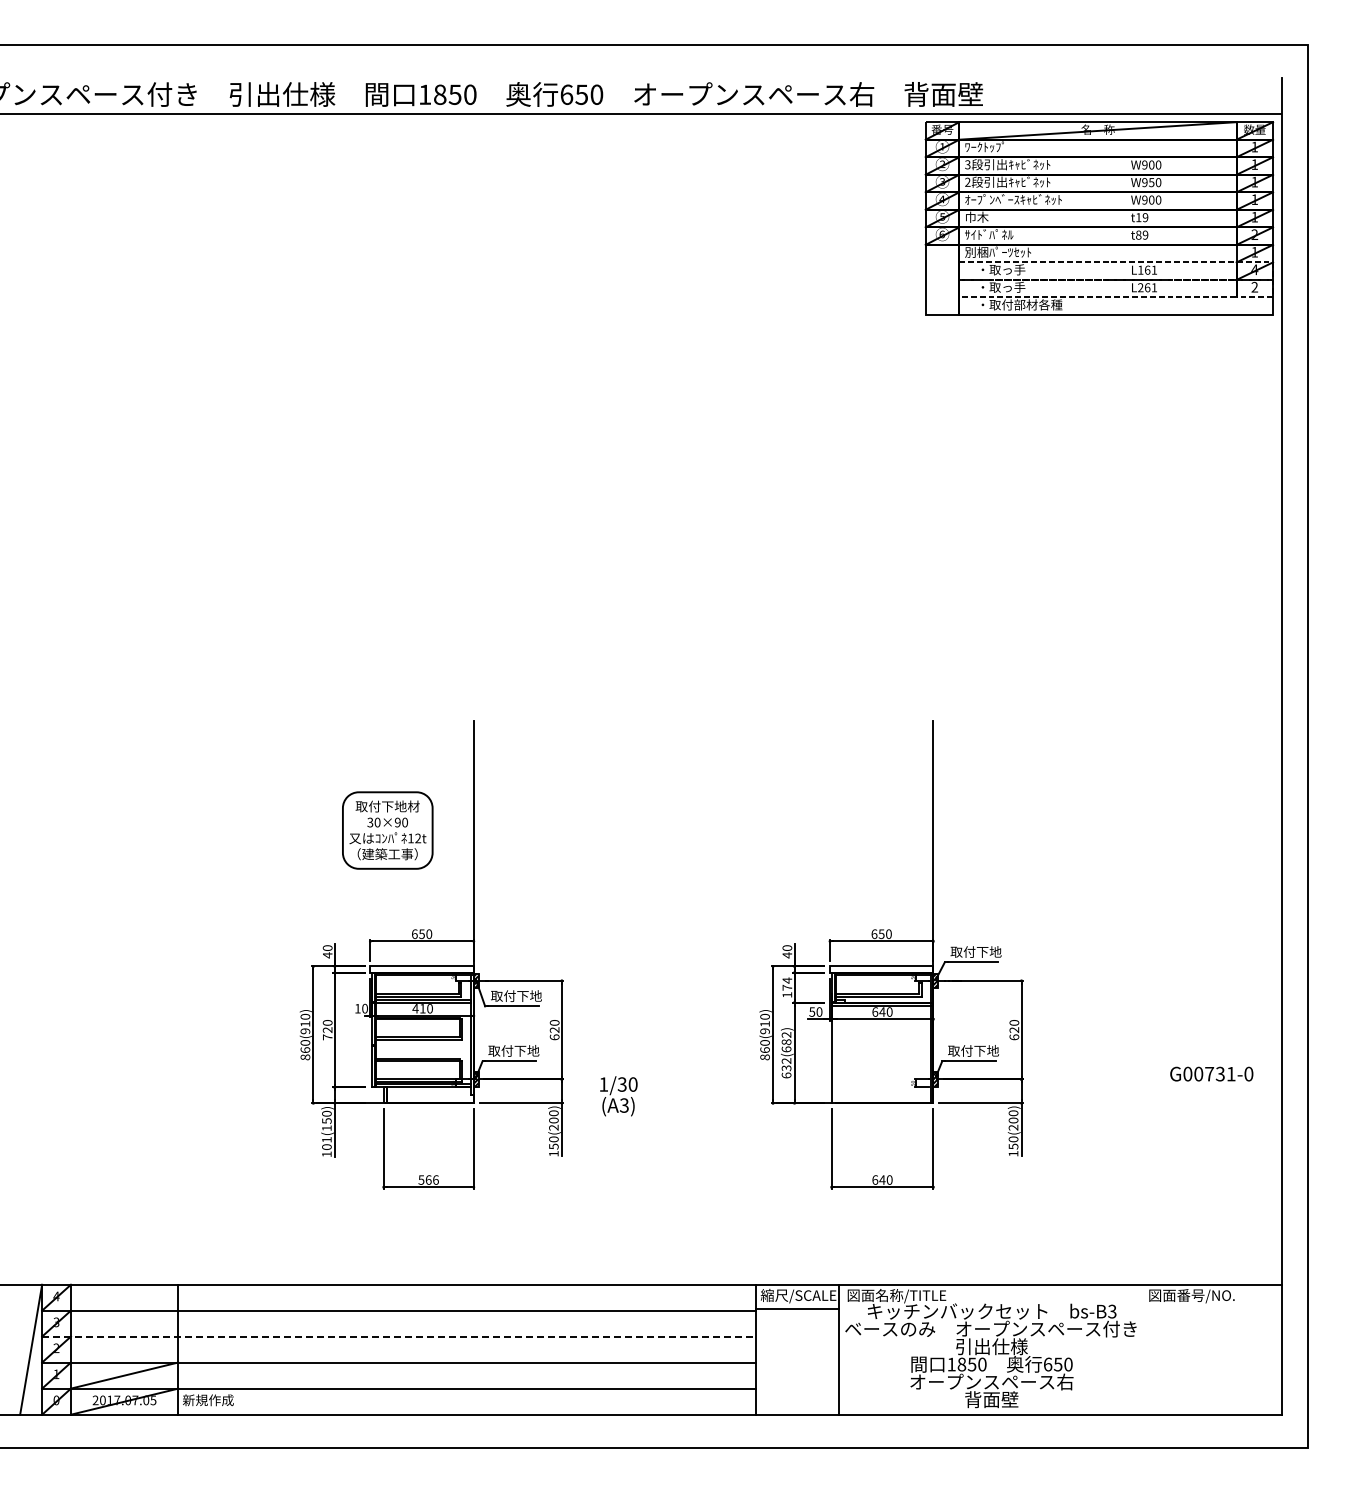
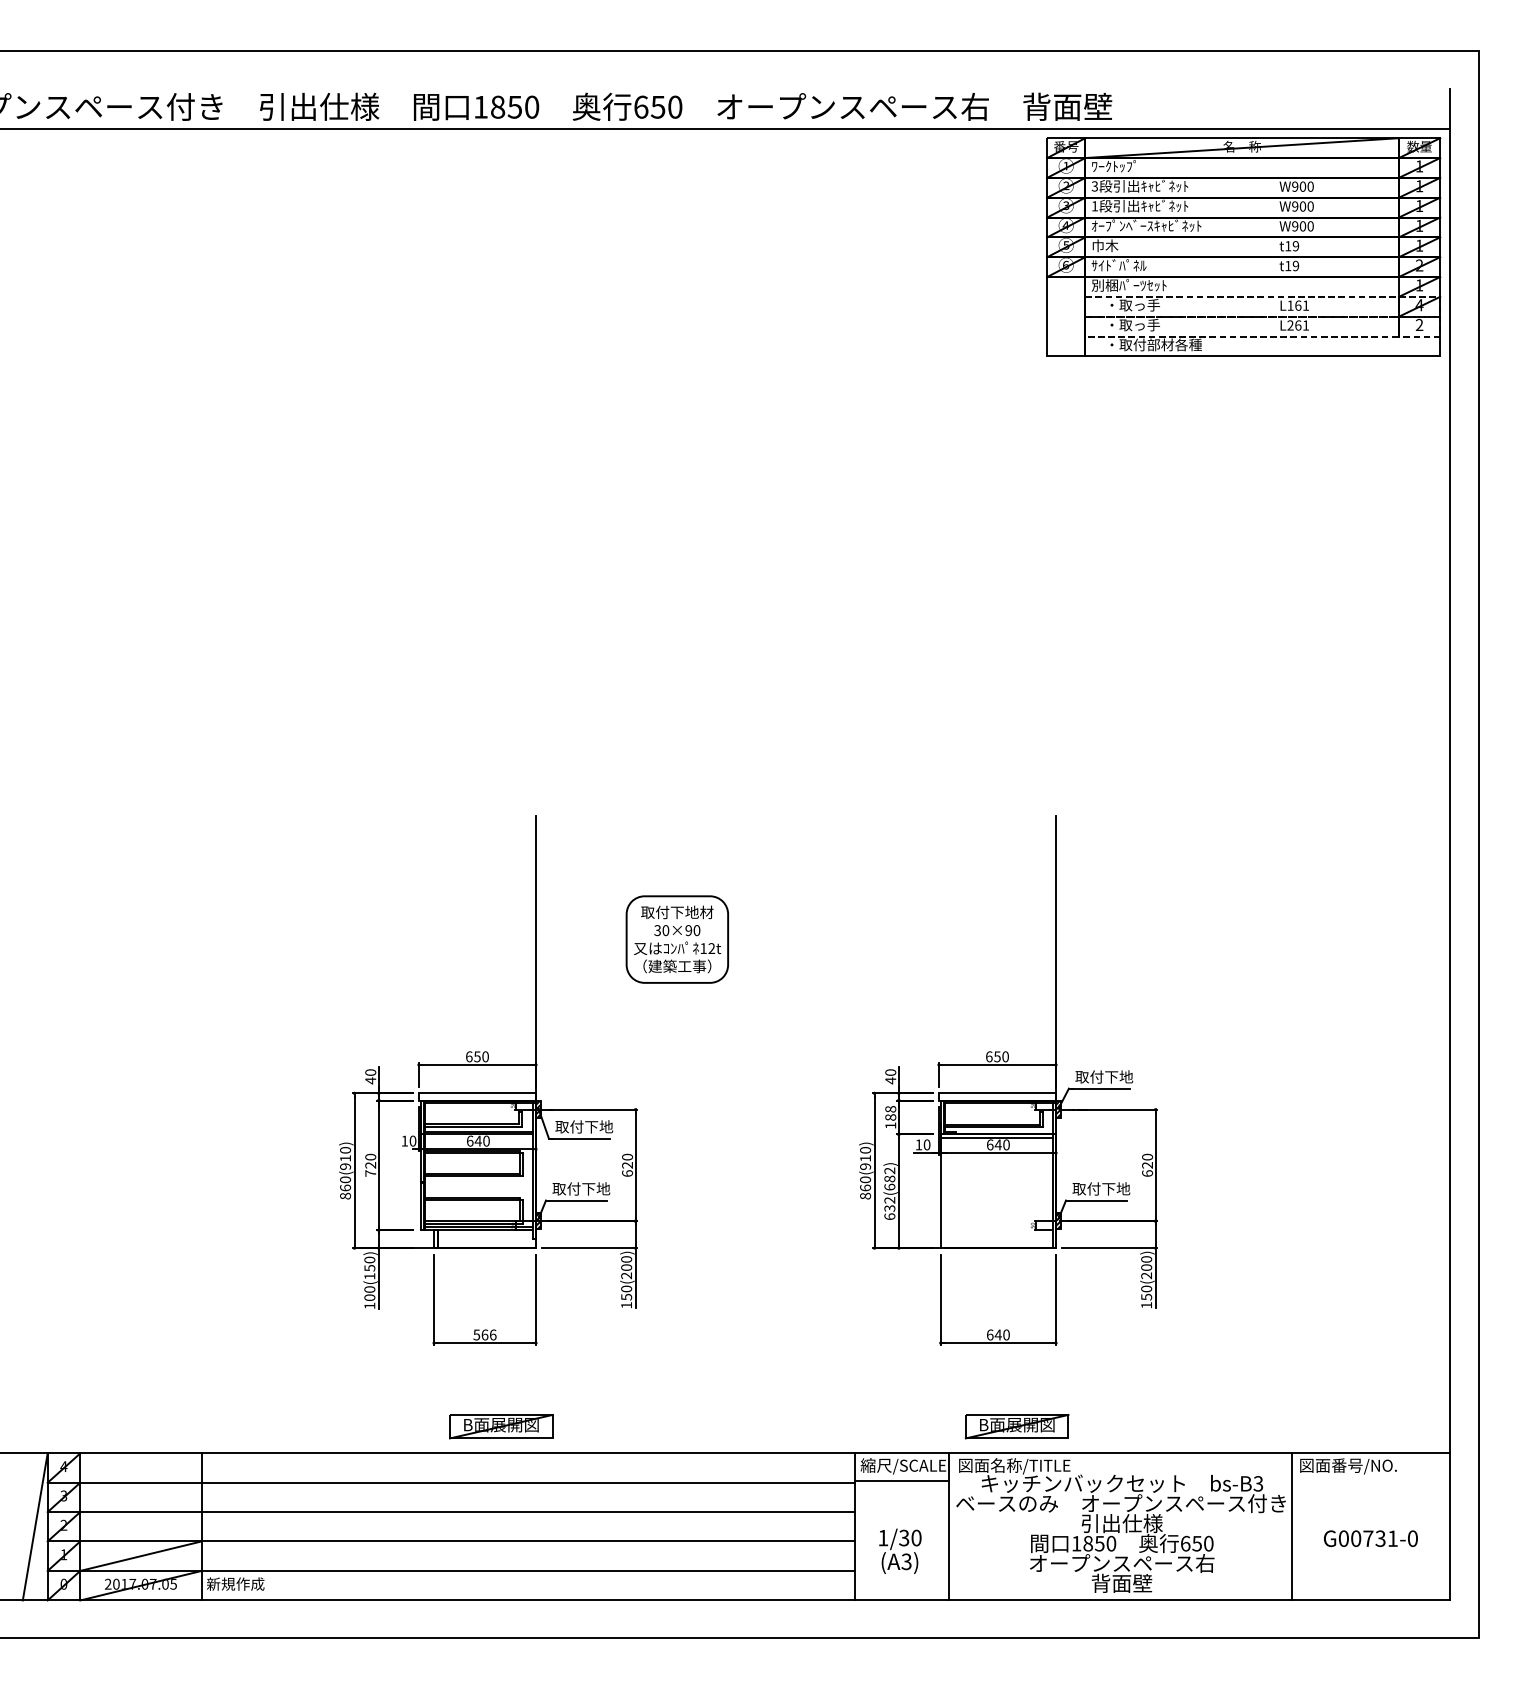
text: (967, 181) -> (1094, 205), 2 -> 1
text: (1151, 182) -> (1302, 206), W950 -> W900
text: (1138, 234) -> (1287, 265), t89 -> t19
part: (387, 830) -> (677, 939), moved
text: (787, 983) -> (890, 1112), 174 -> 188
text: (418, 1008) -> (473, 1140), 410 -> 640
text: (812, 1011) -> (919, 1144), 50 -> 10
text: (1211, 1073) -> (1370, 1537), moved
text: (618, 1096) -> (899, 1551), moved
text: (326, 1139) -> (369, 1289), 101(150) -> 100(150)
part: (442, 1260) -> (500, 1425), added
part: (898, 1260) -> (1016, 1425), added
line: (398, 1336) -> (450, 1511), dashed -> solid
line: (1141, 1349) -> (1291, 1526), added

